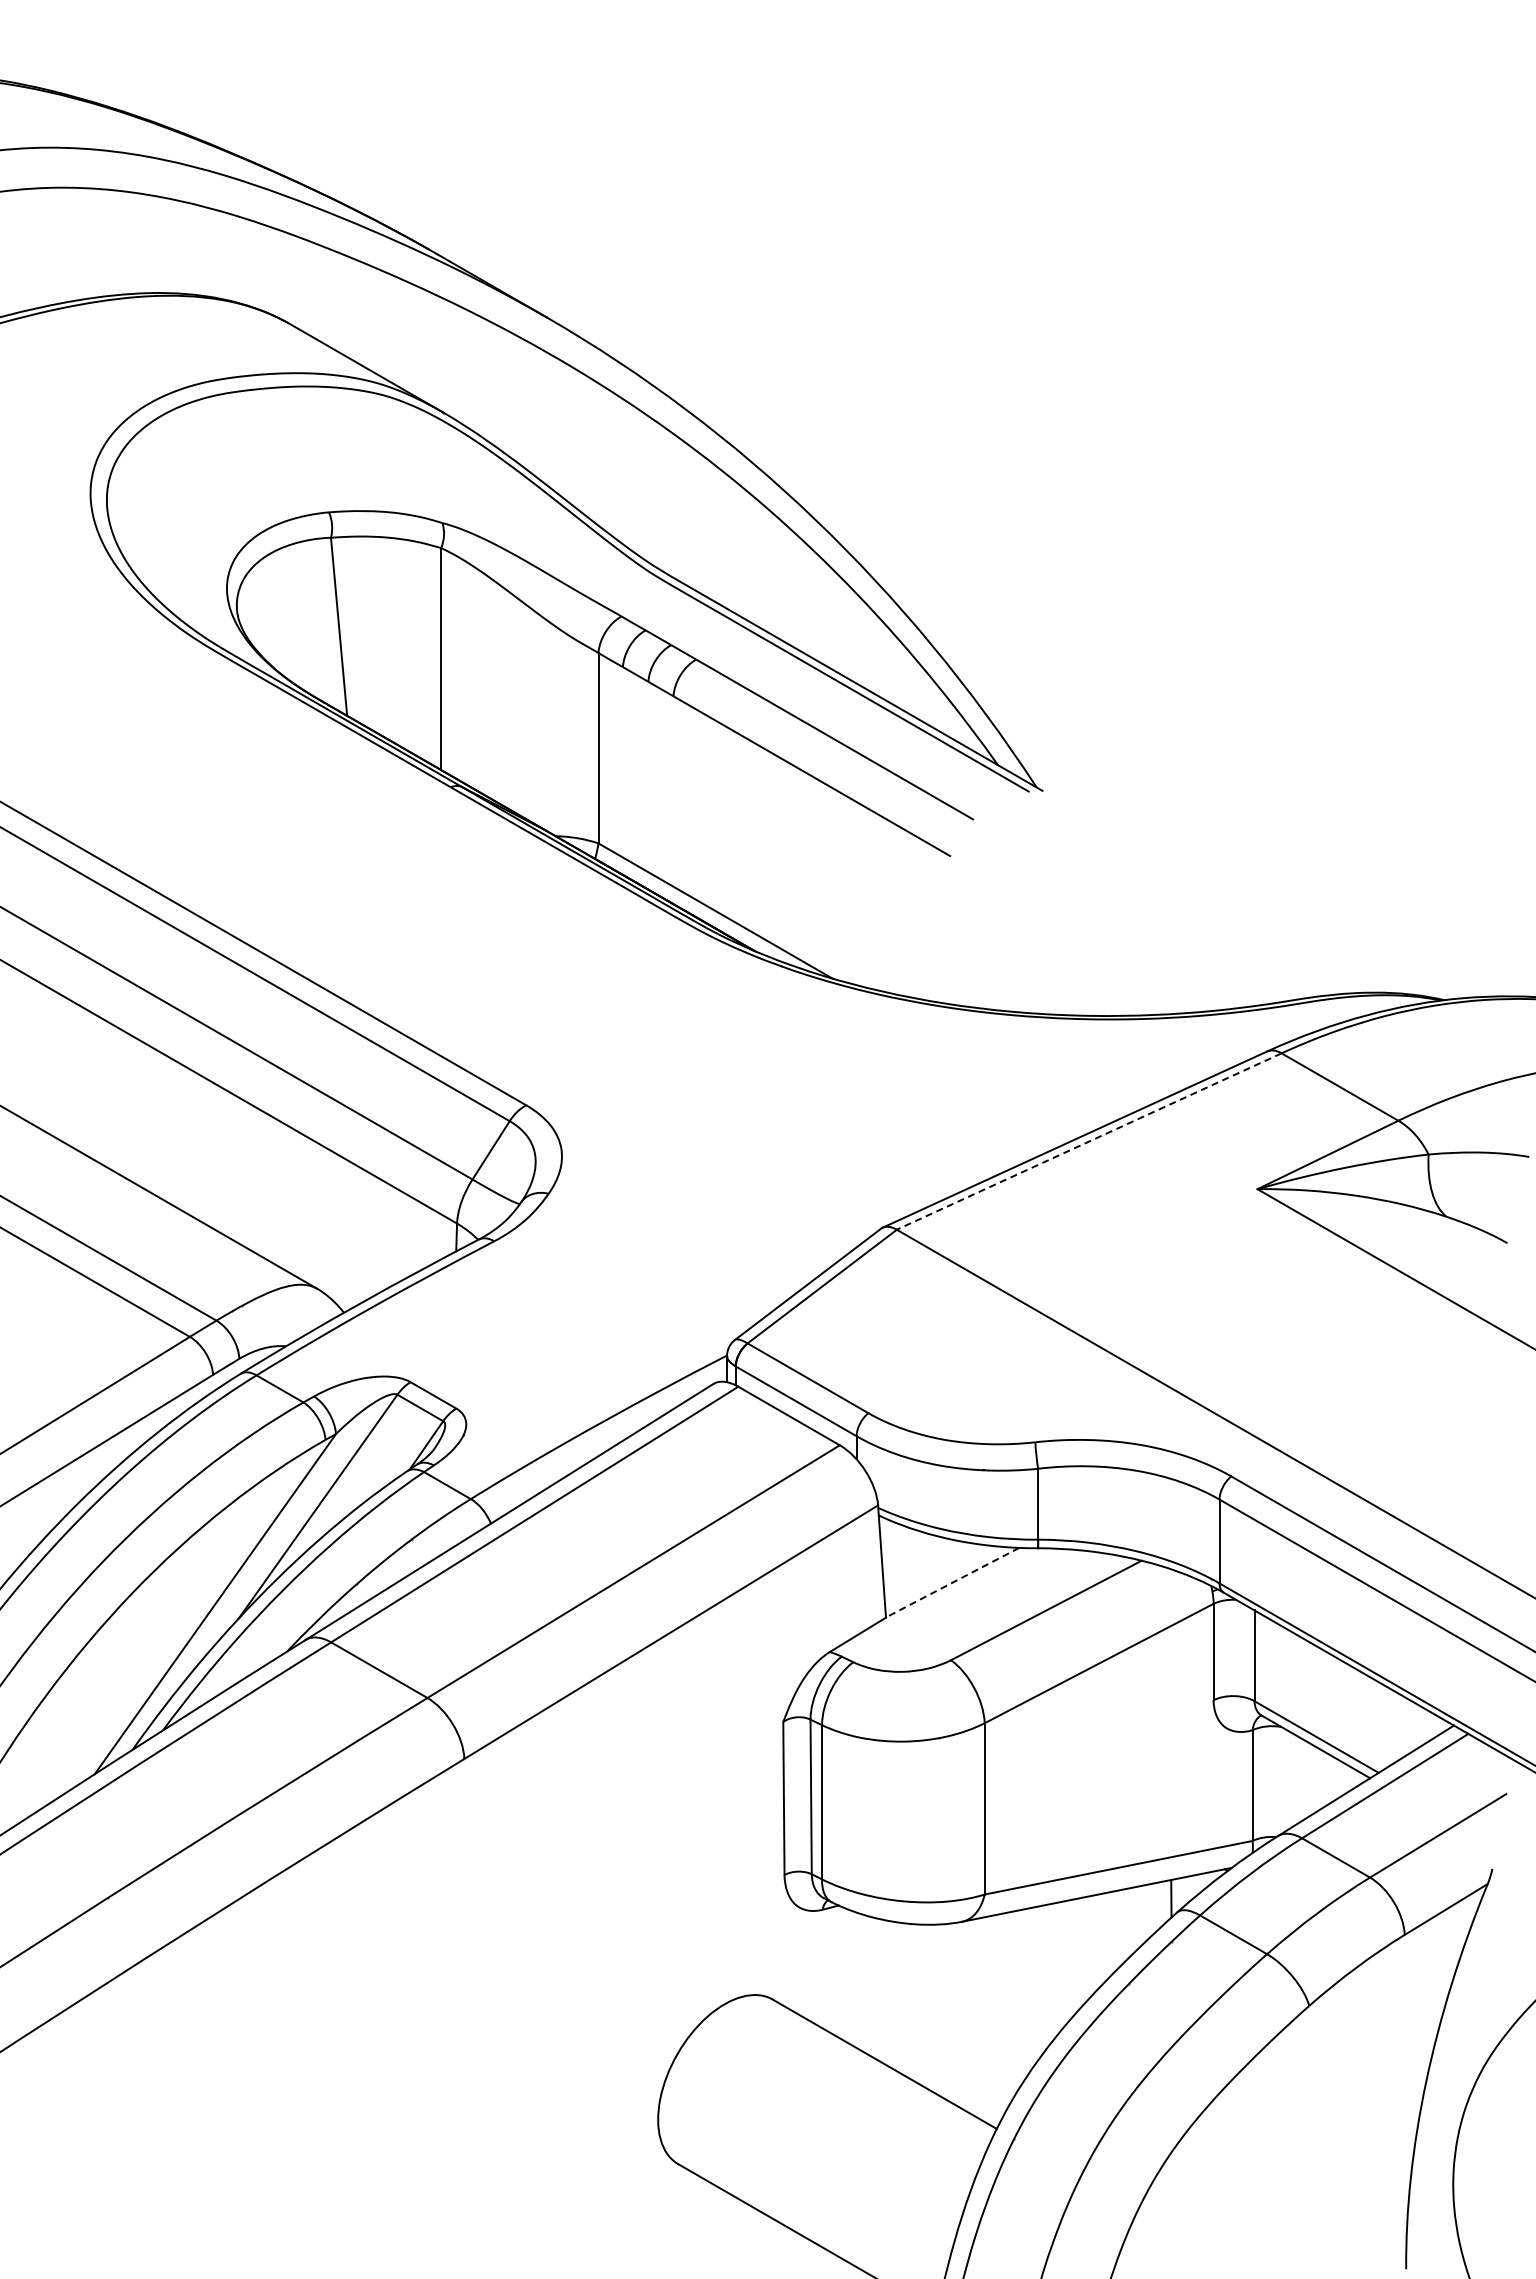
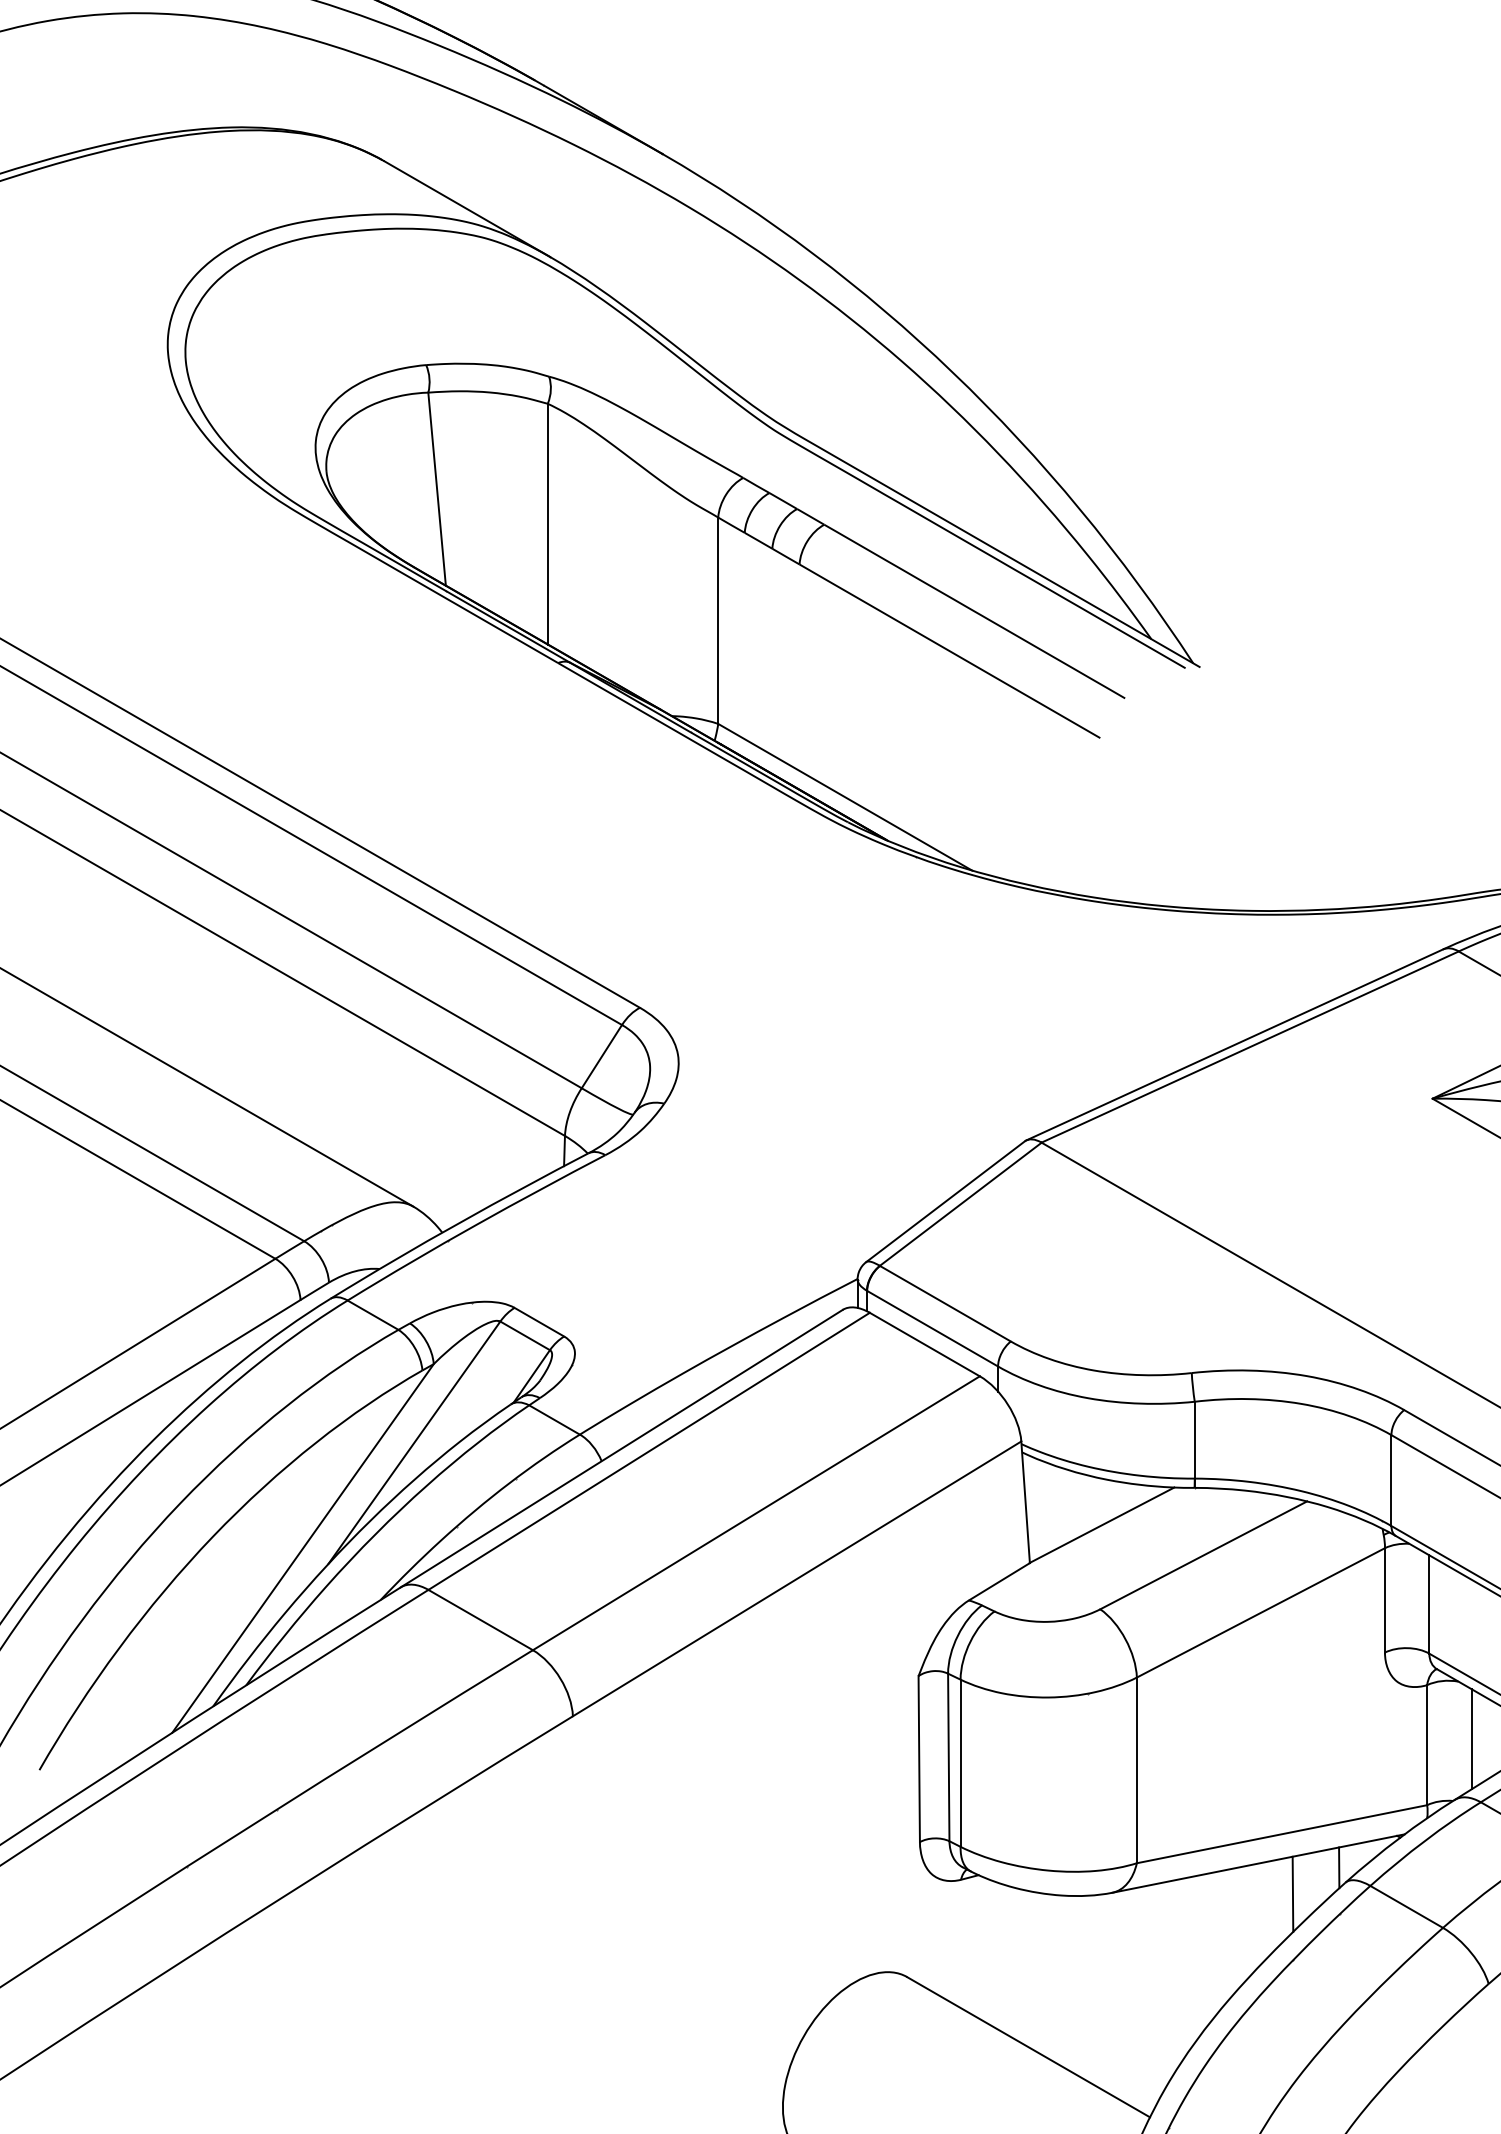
line: (1089, 1141) -> (1250, 1047), dashed -> solid
line: (952, 1582) -> (1101, 1525), dashed -> solid
line: (1293, 1779) -> (1471, 1738), added
line: (1128, 1922) -> (1292, 1893), added

